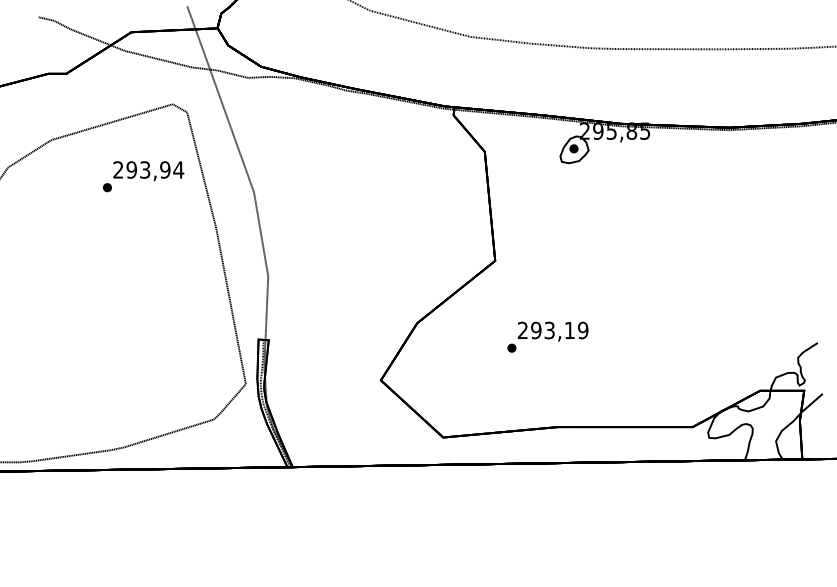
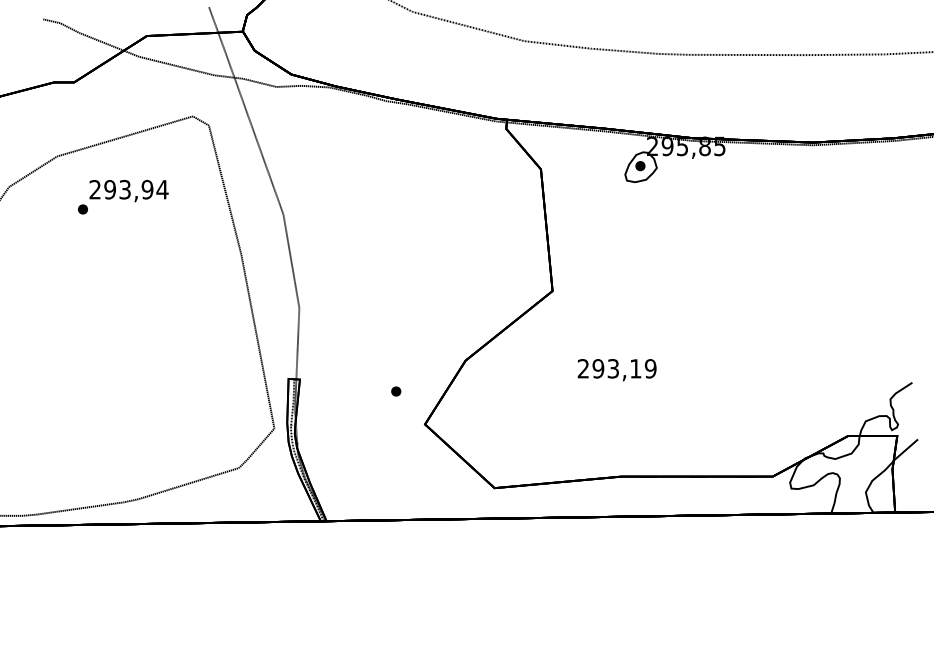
text: (143, 176) -> (123, 197), moved
part: (512, 348) -> (396, 391), moved

